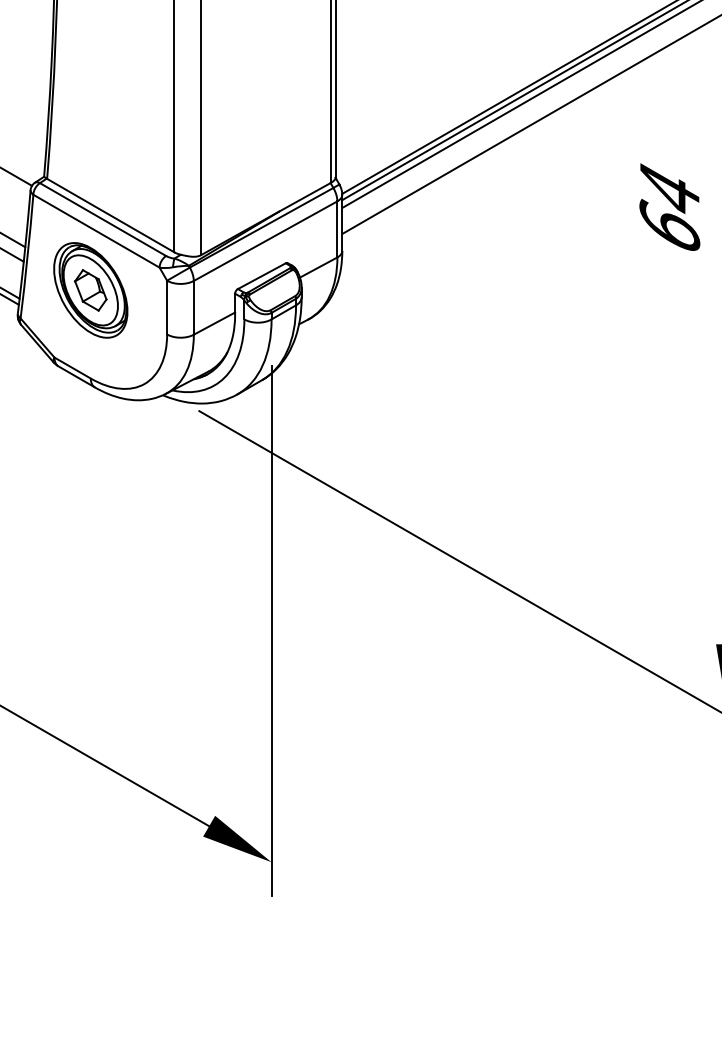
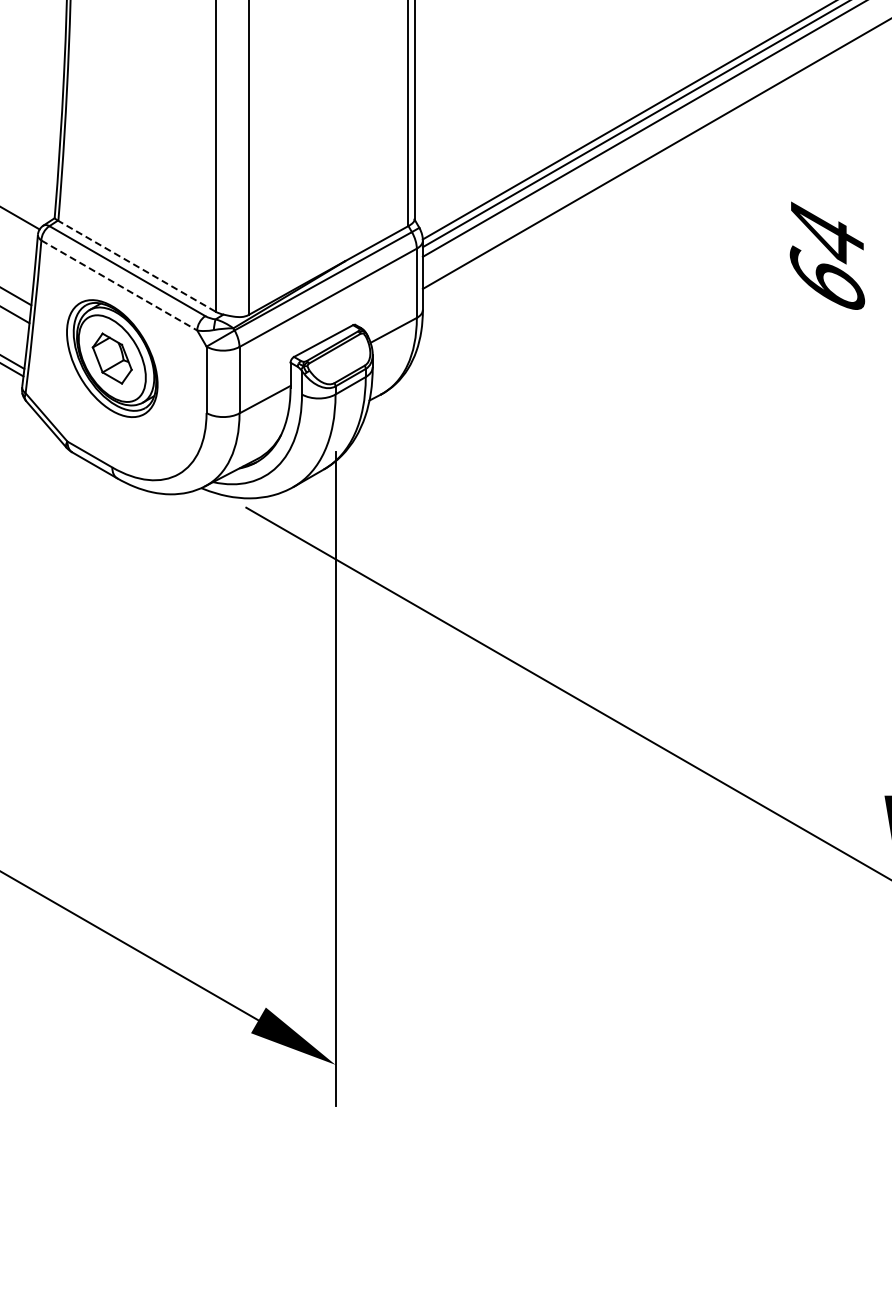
line: (110, 215) -> (136, 266), solid -> dashed
line: (96, 231) -> (119, 285), solid -> dashed

